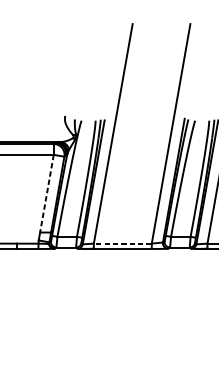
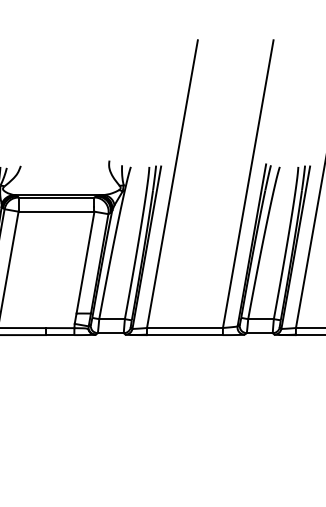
line: (46, 193) -> (85, 262), dashed -> solid
line: (122, 243) -> (184, 328), dashed -> solid

